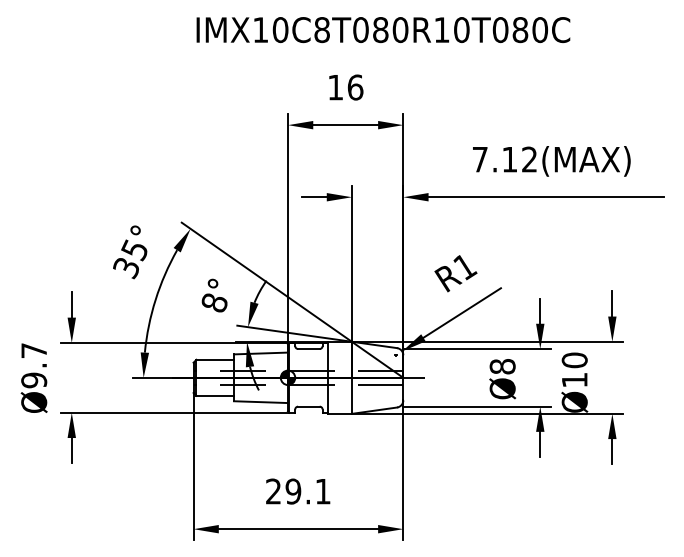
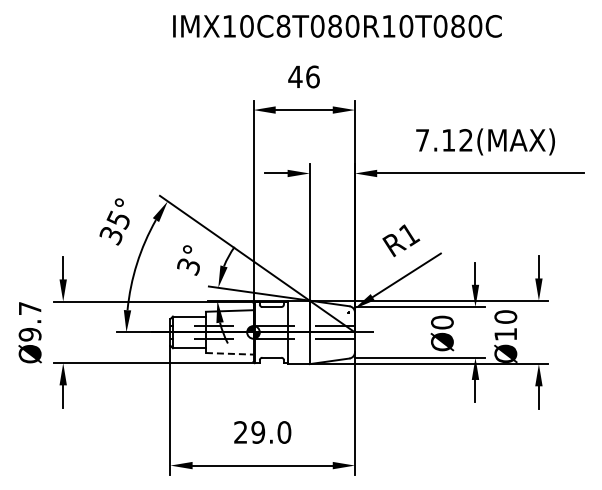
text: (335, 87) -> (295, 76), 16 -> 46
text: (214, 302) -> (188, 266), 8° -> 3°
text: (502, 366) -> (442, 322), Ø8 -> Ø0
line: (260, 401) -> (229, 353), solid -> dashed
text: (323, 491) -> (284, 432), 29.1 -> 29.0

